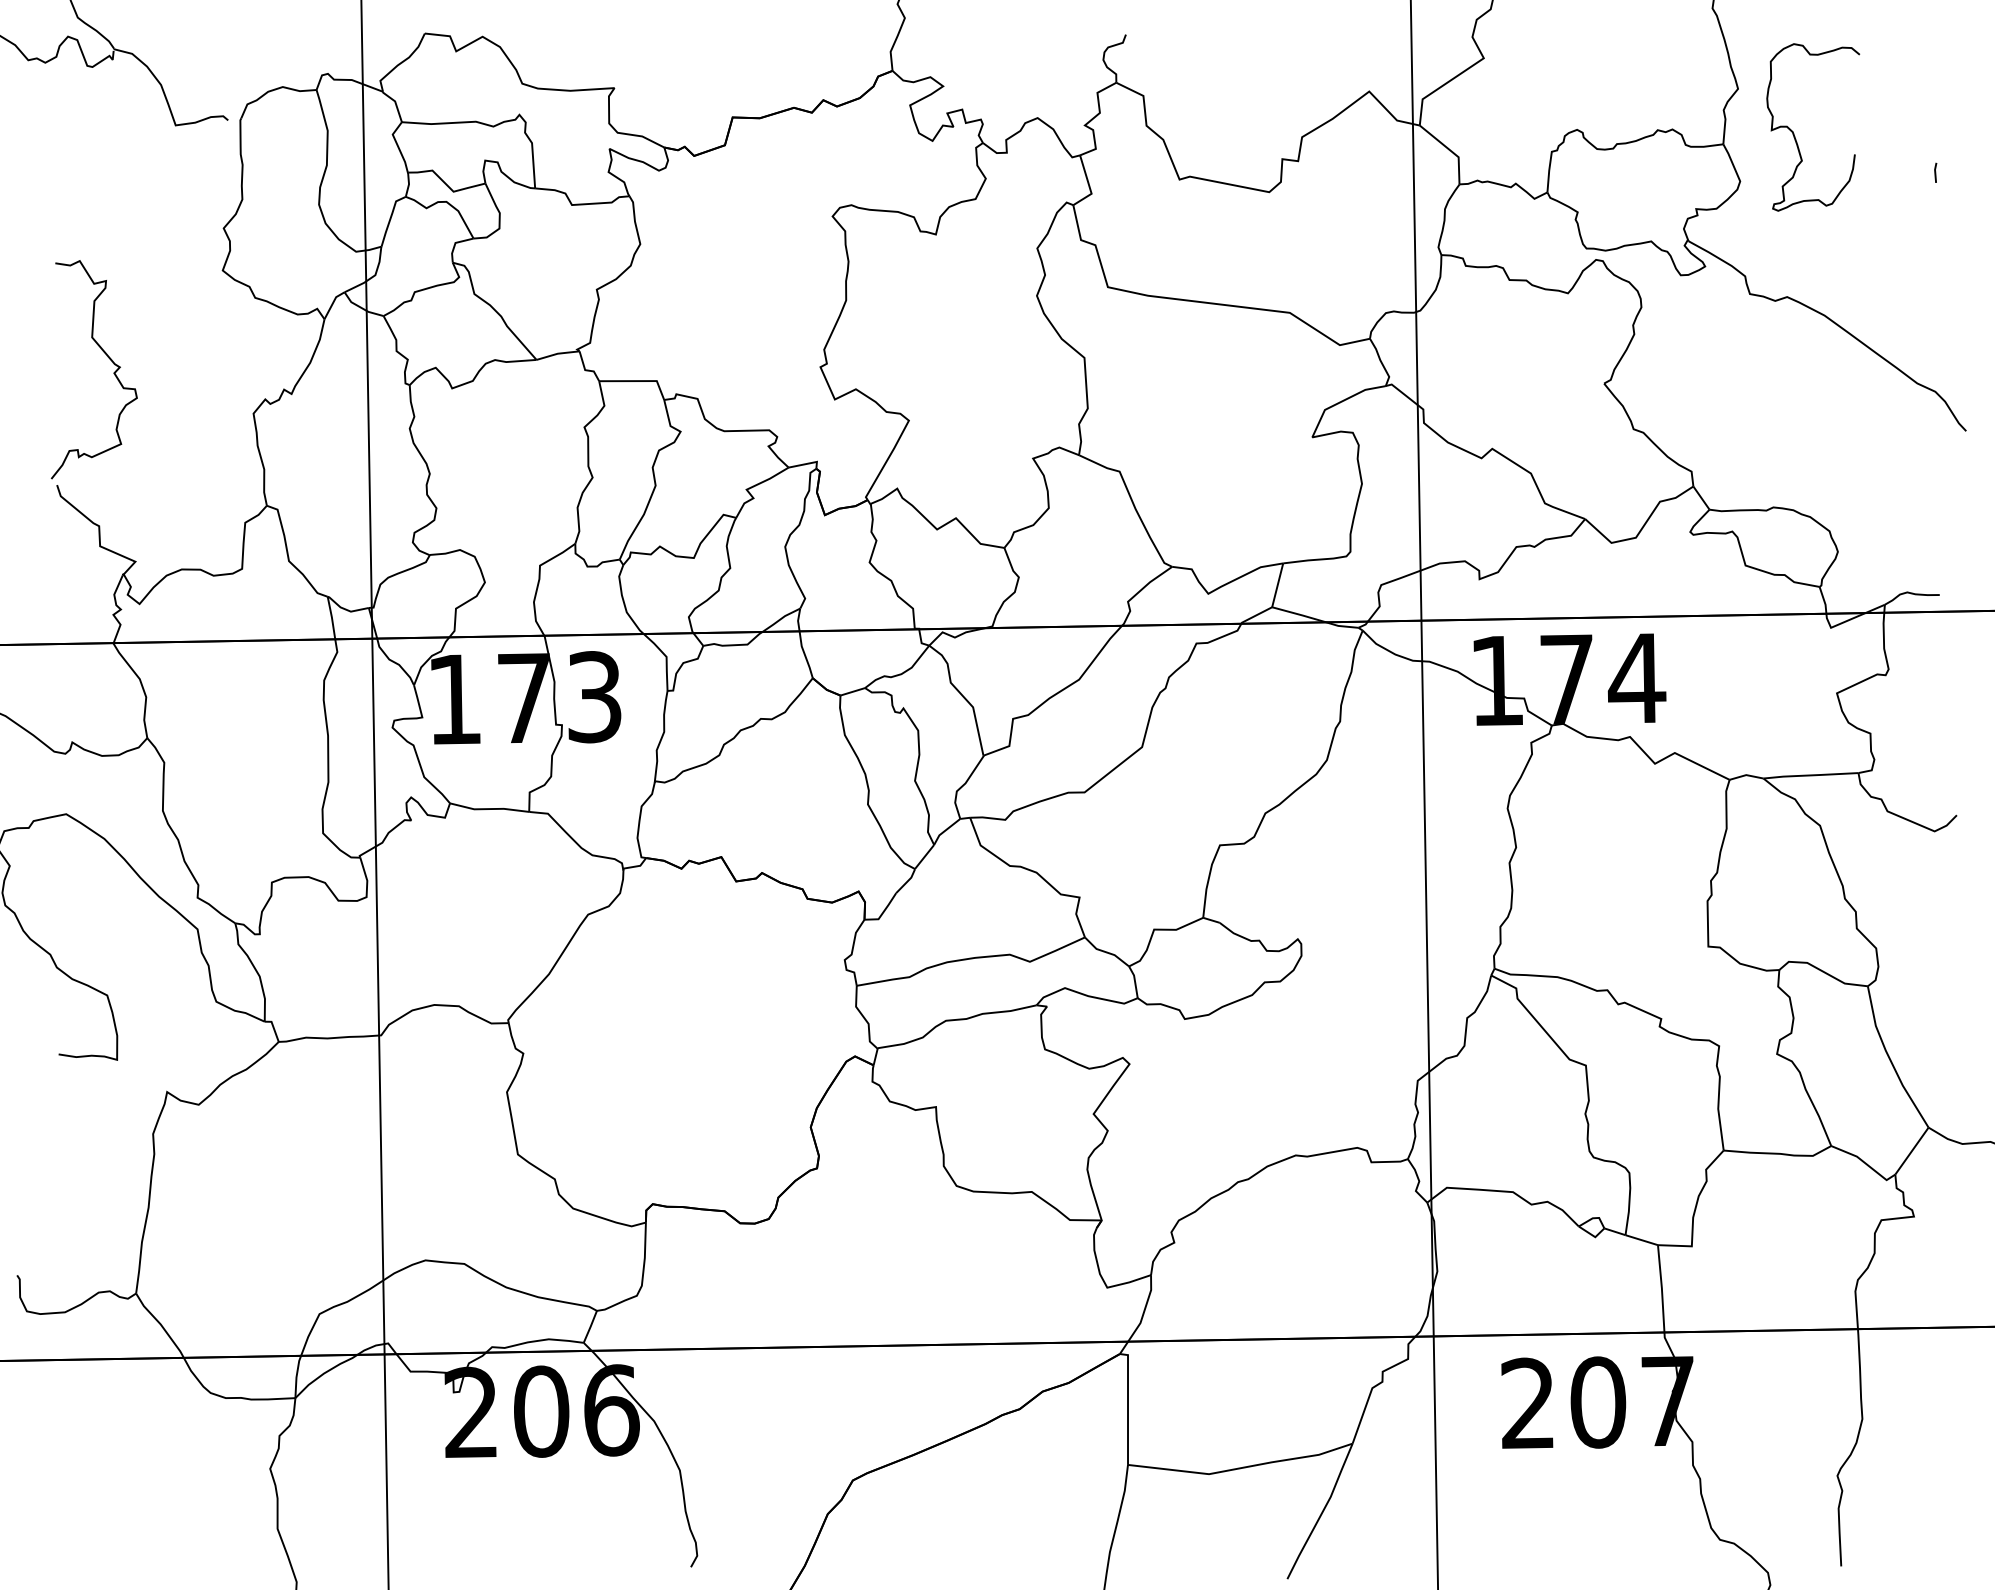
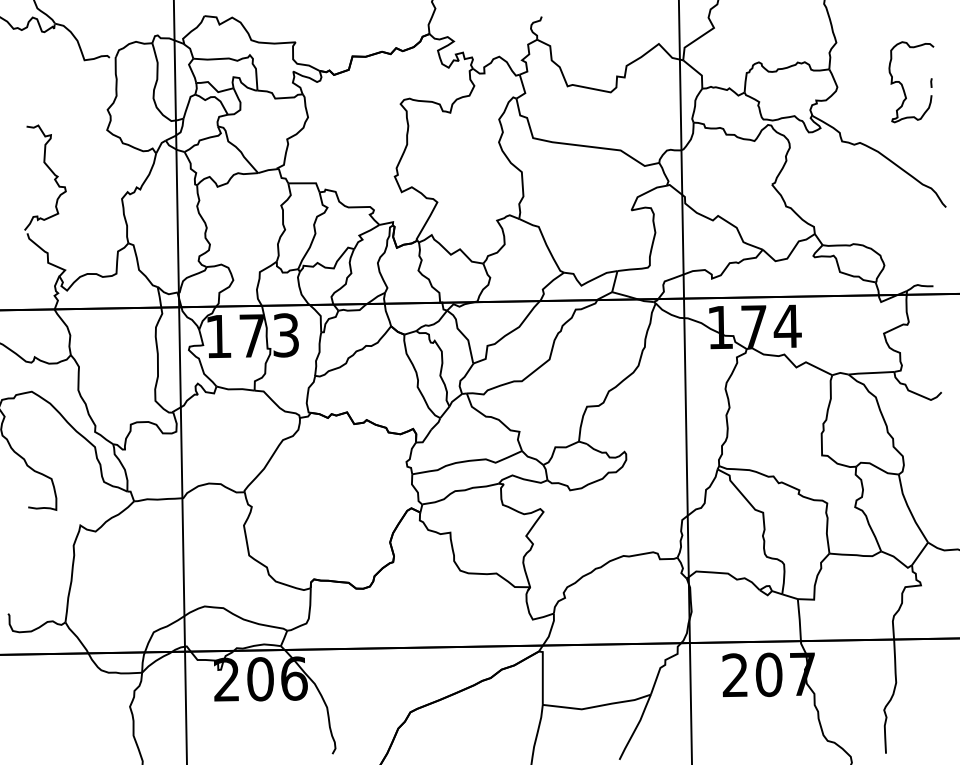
curve: (1796, 136) -> (903, 86), moved

